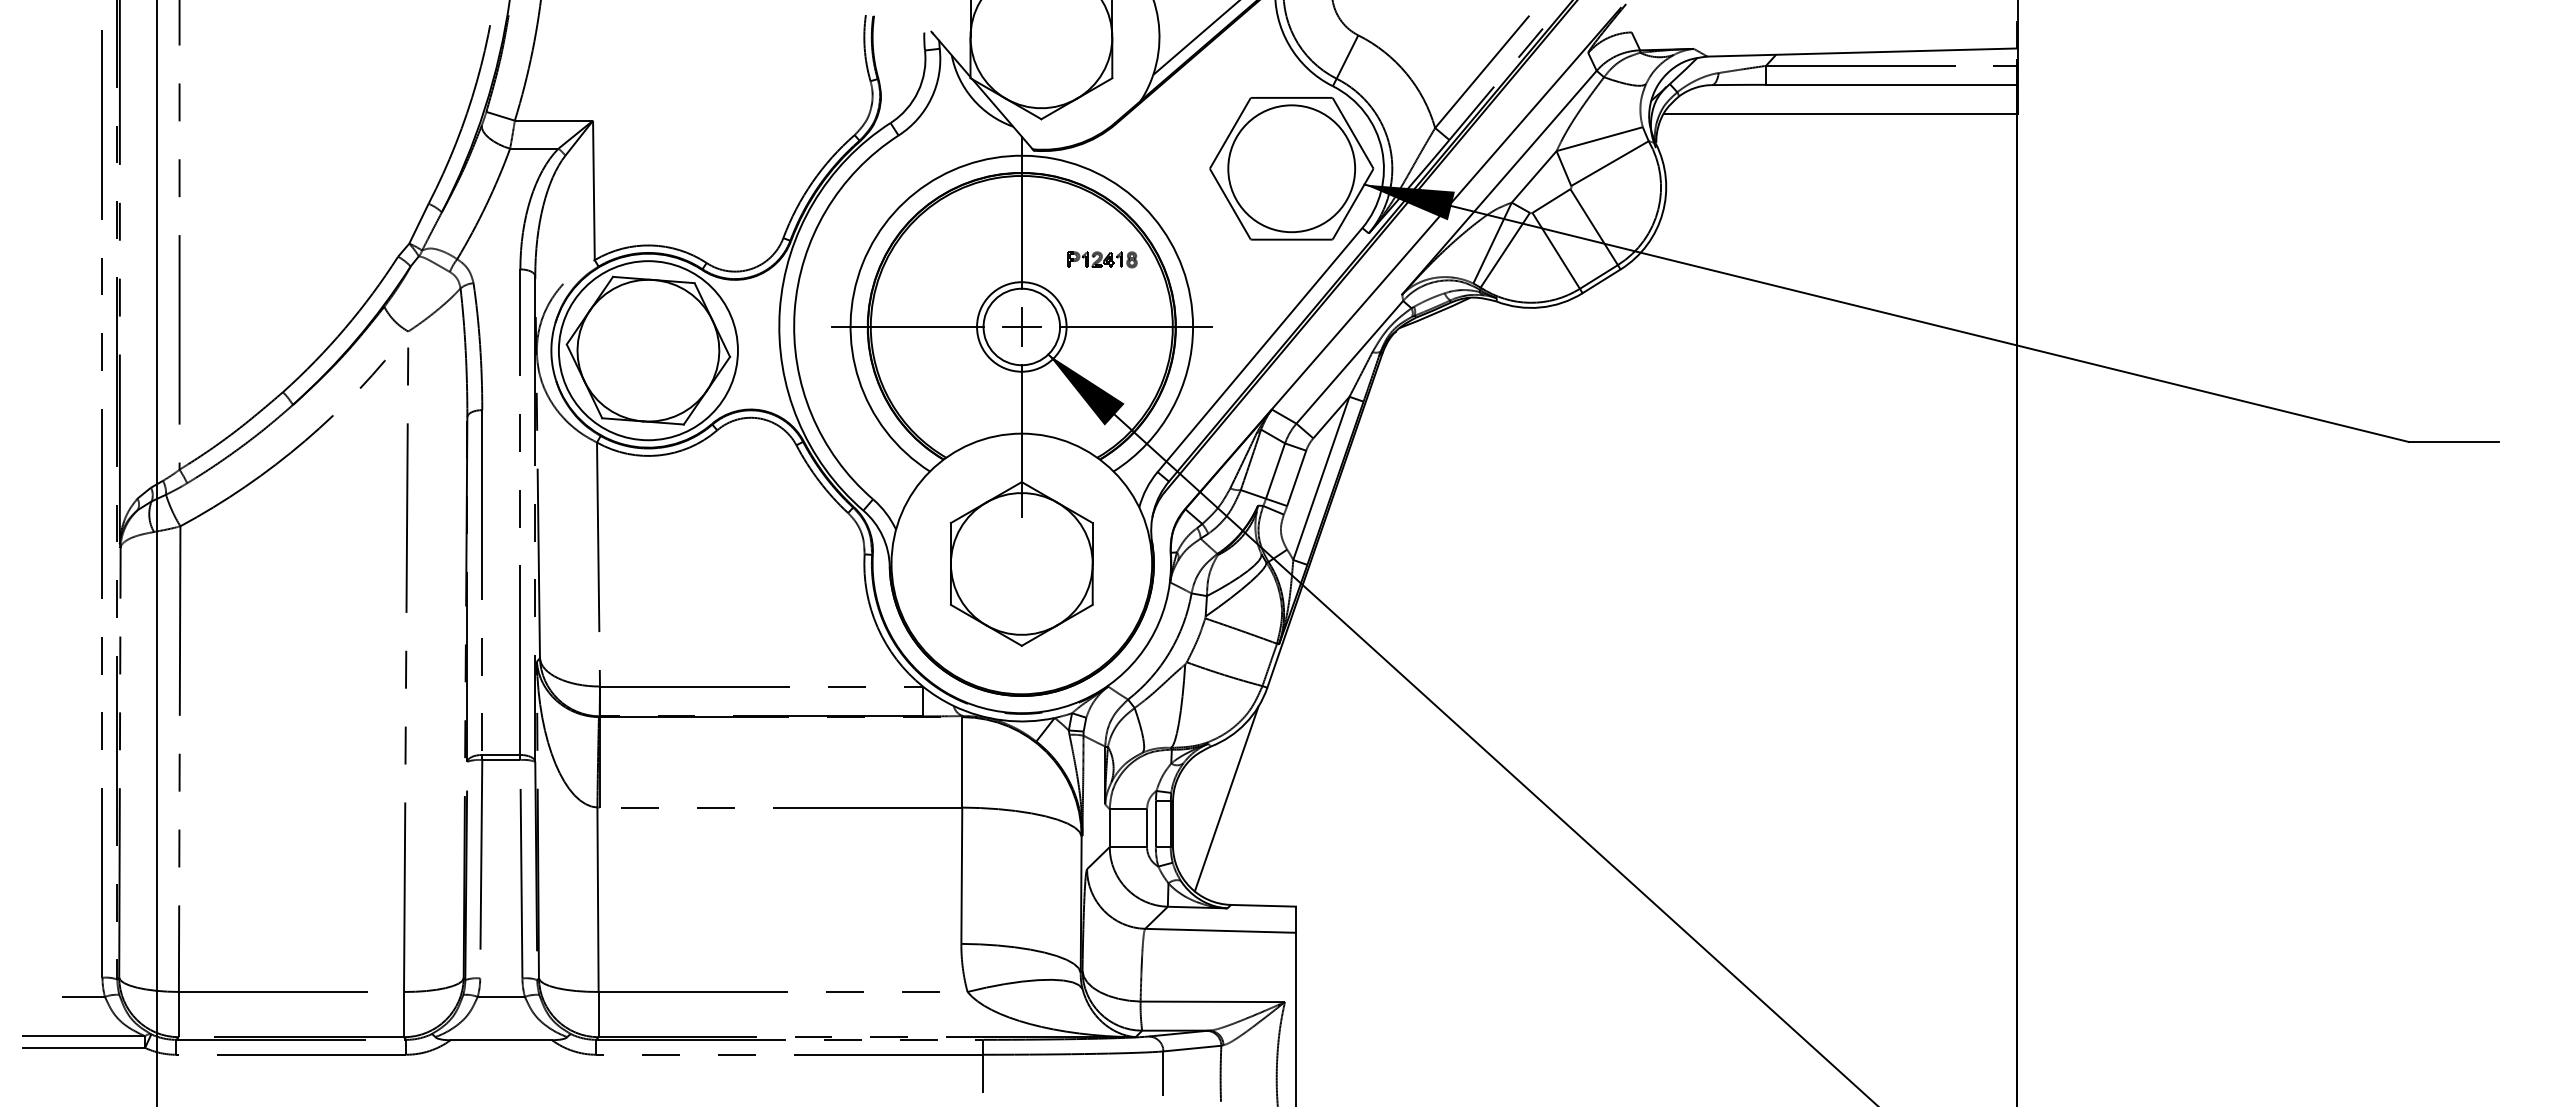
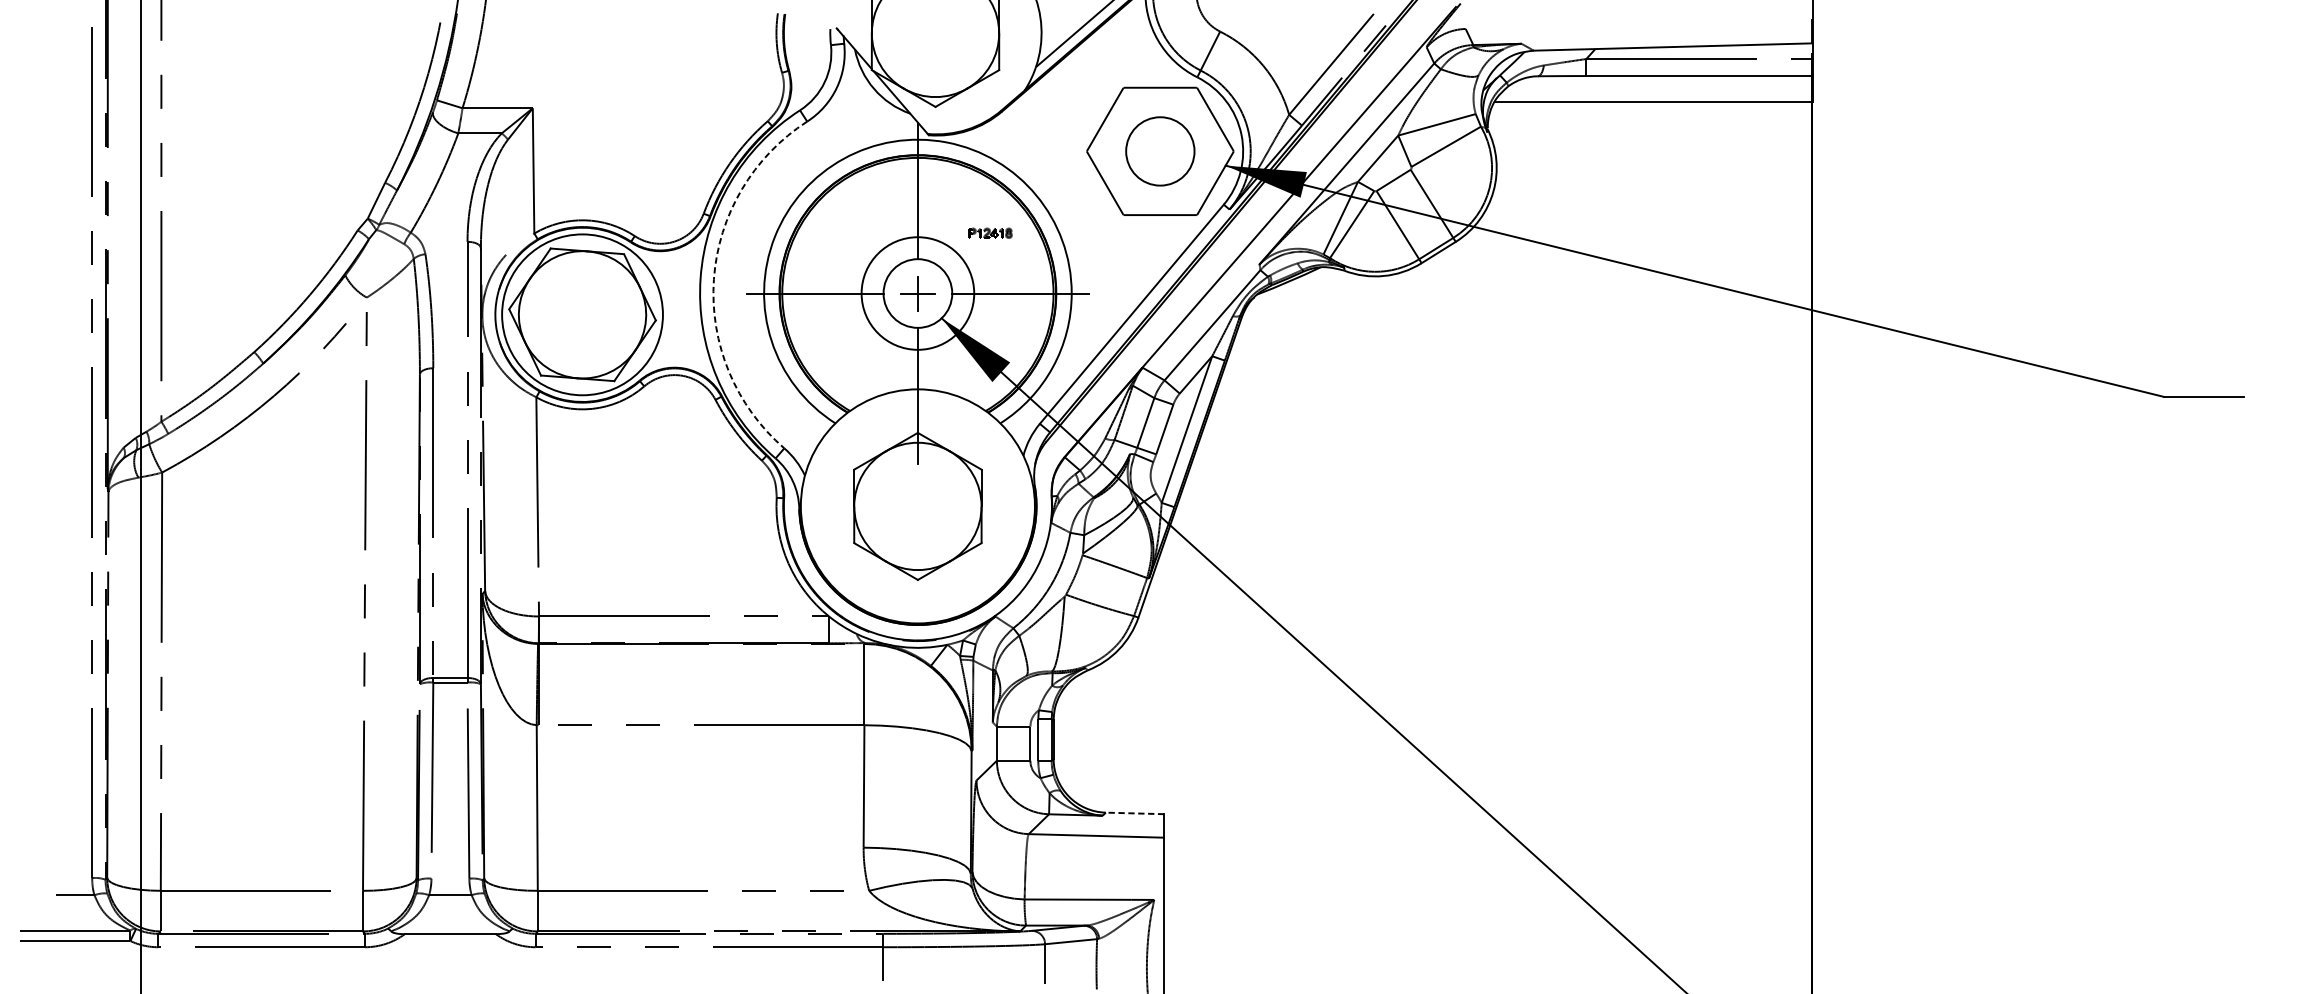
circle: (1291, 168) -> (1160, 151), size x0.6
part: (1102, 259) -> (990, 232), size x0.7
arc: (794, 311) -> (713, 279), solid -> dashed
circle: (1021, 326) -> (917, 293), size x1.4
line: (1226, 798) -> (1101, 717), removed
line: (1263, 905) -> (1134, 813), solid -> dashed

